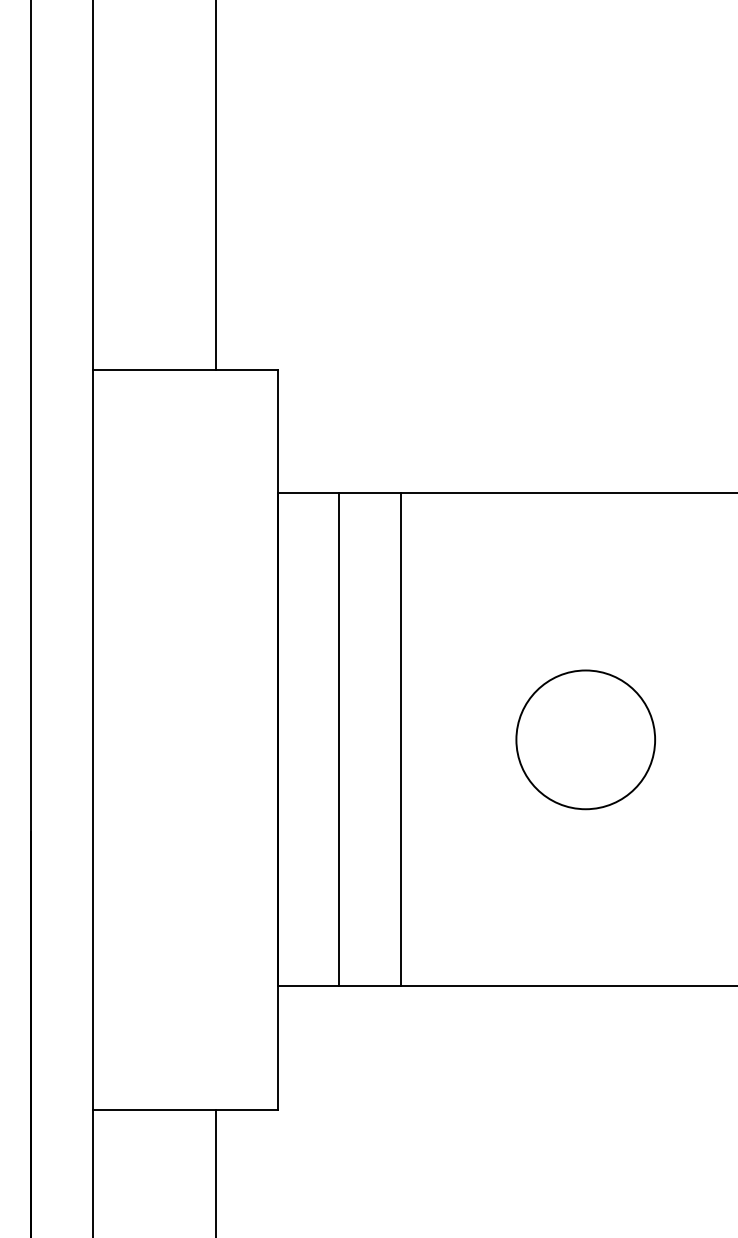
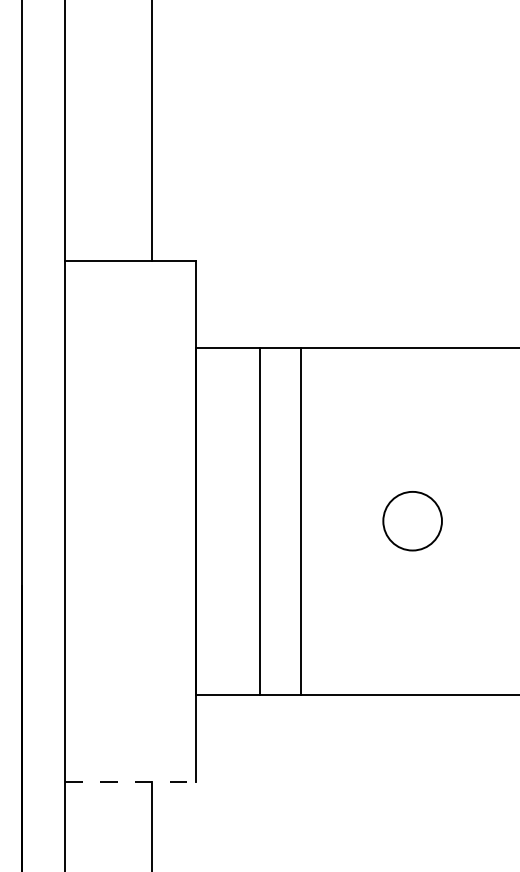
line: (339, 739) -> (260, 520), moved
line: (400, 739) -> (300, 520), moved
circle: (585, 739) -> (412, 520), size x0.6
line: (185, 1109) -> (130, 781), solid -> dashed

